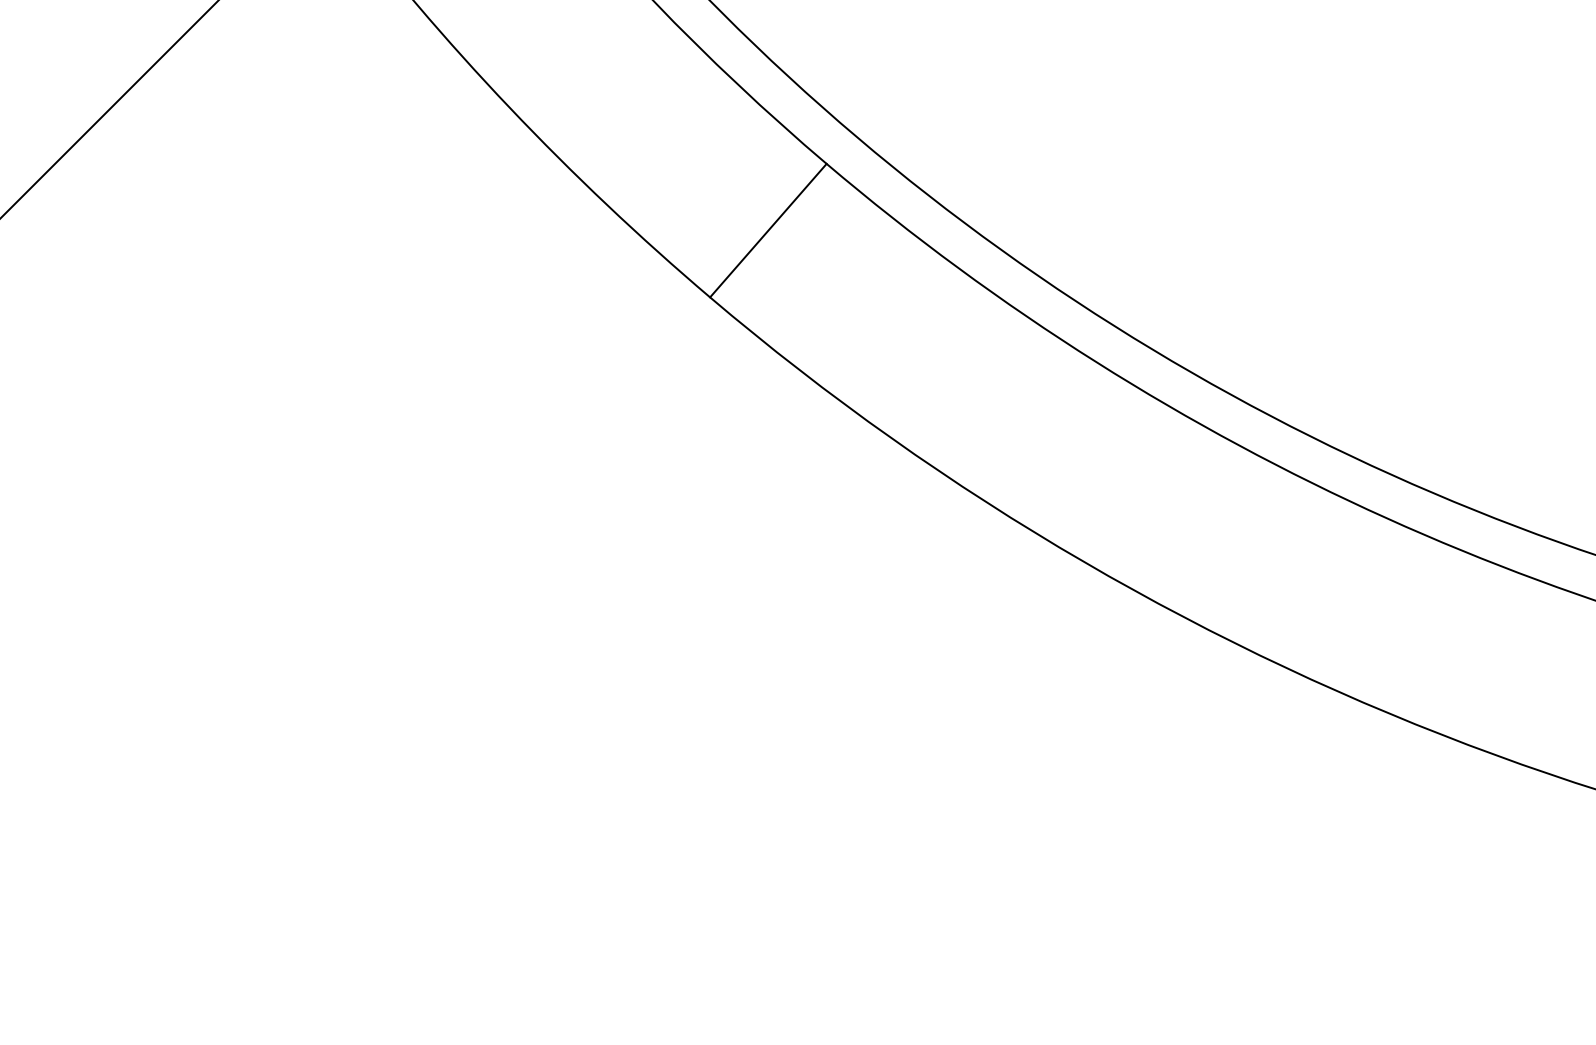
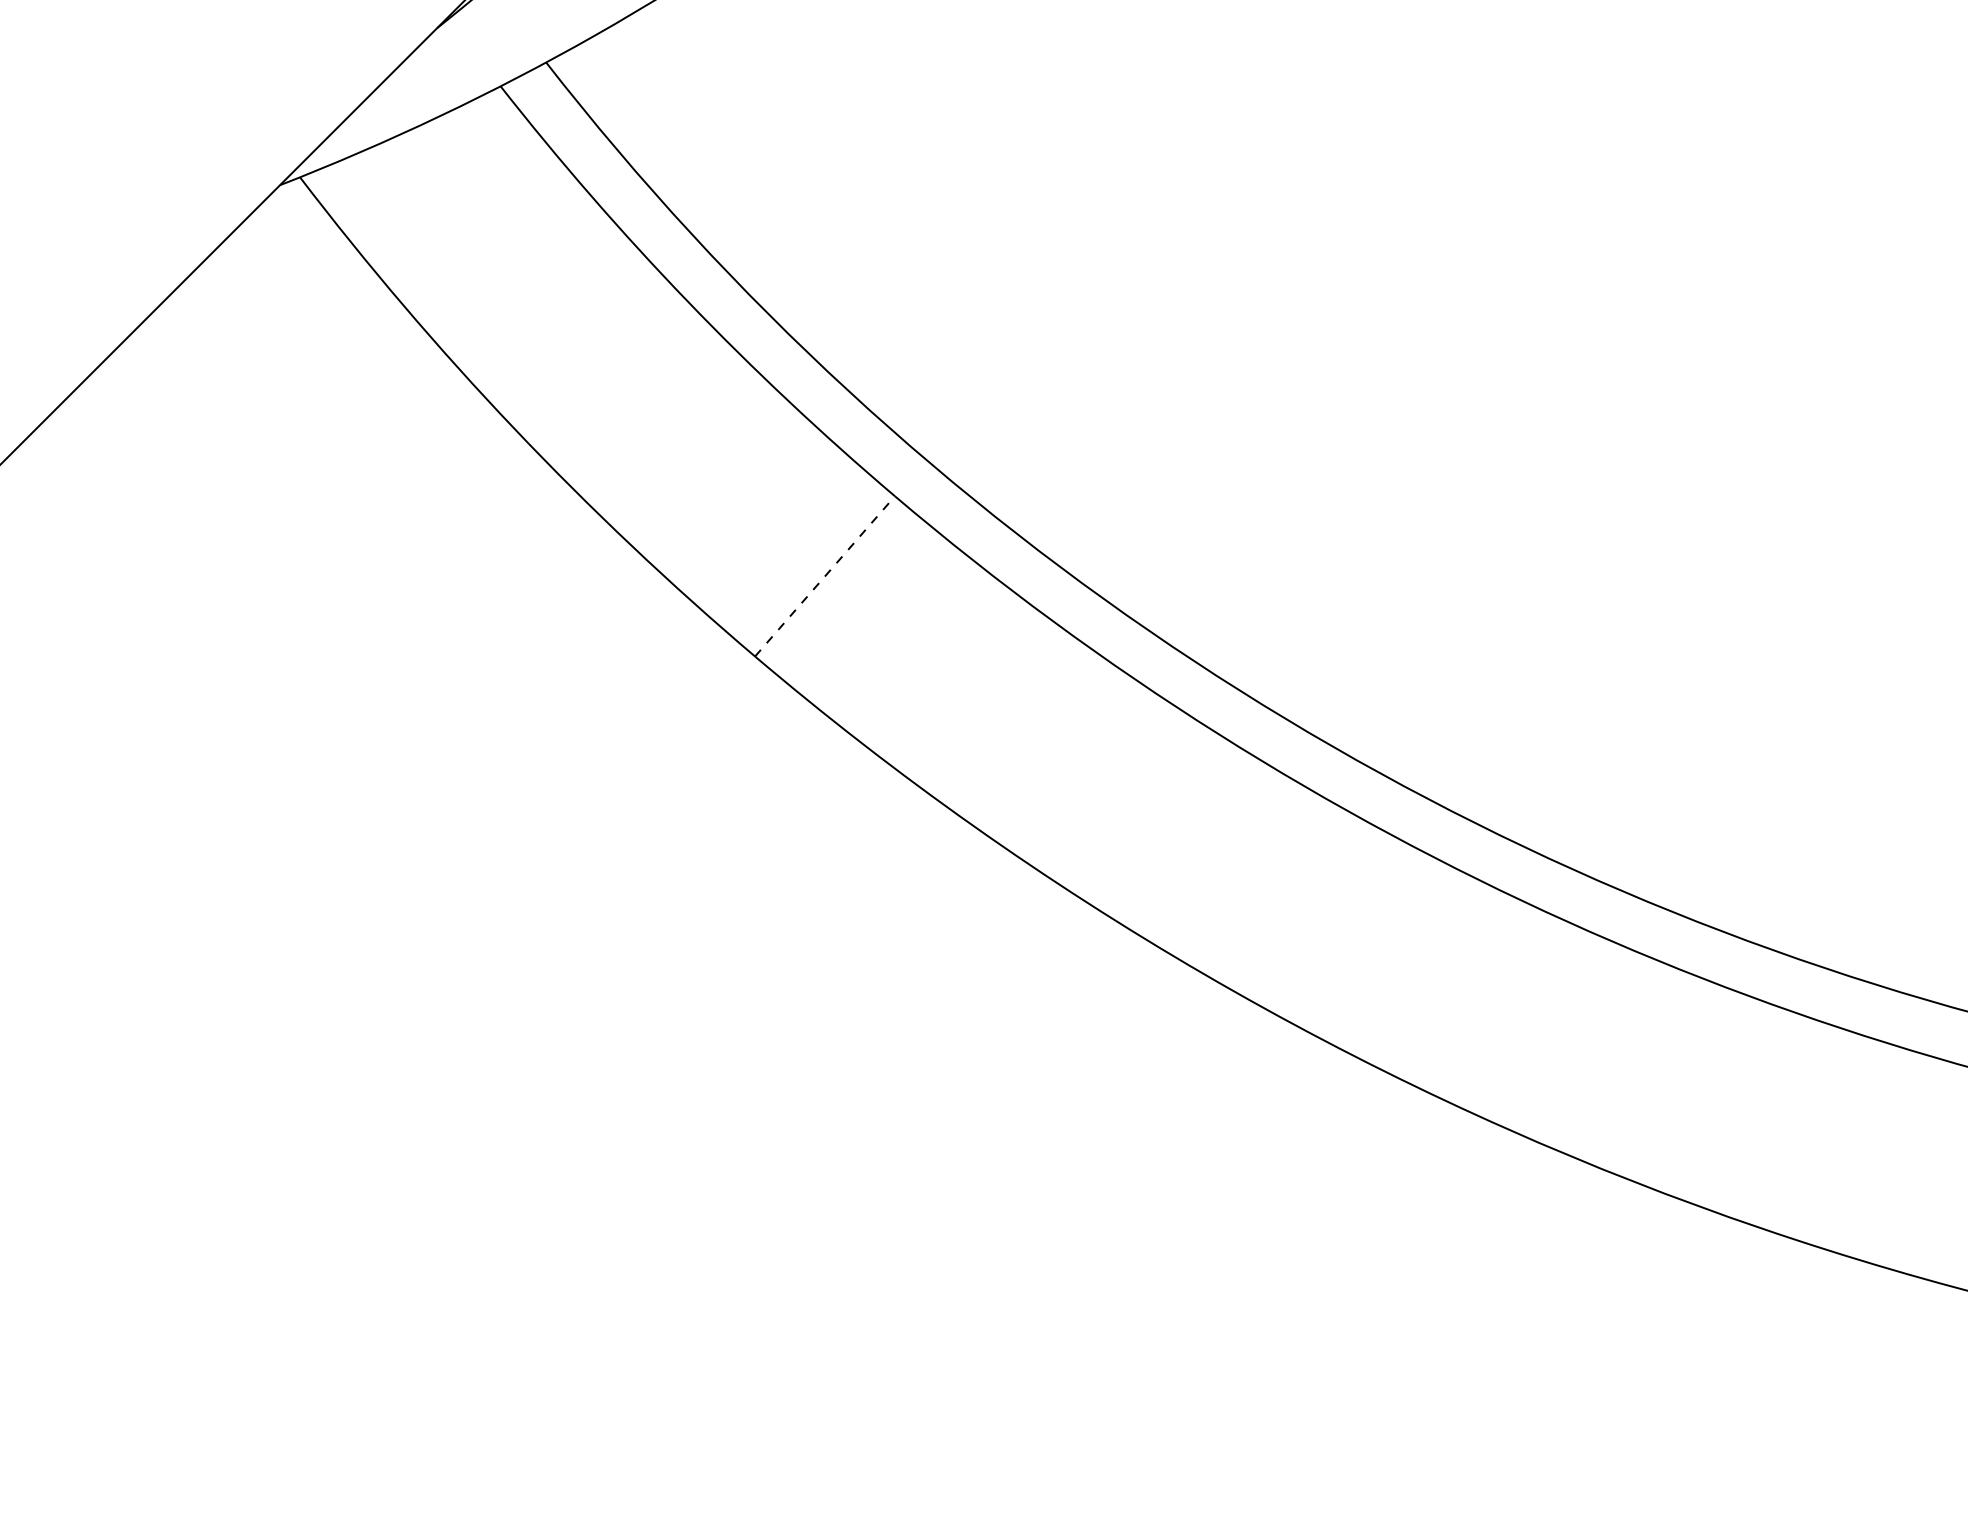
line: (768, 230) -> (825, 576), solid -> dashed

